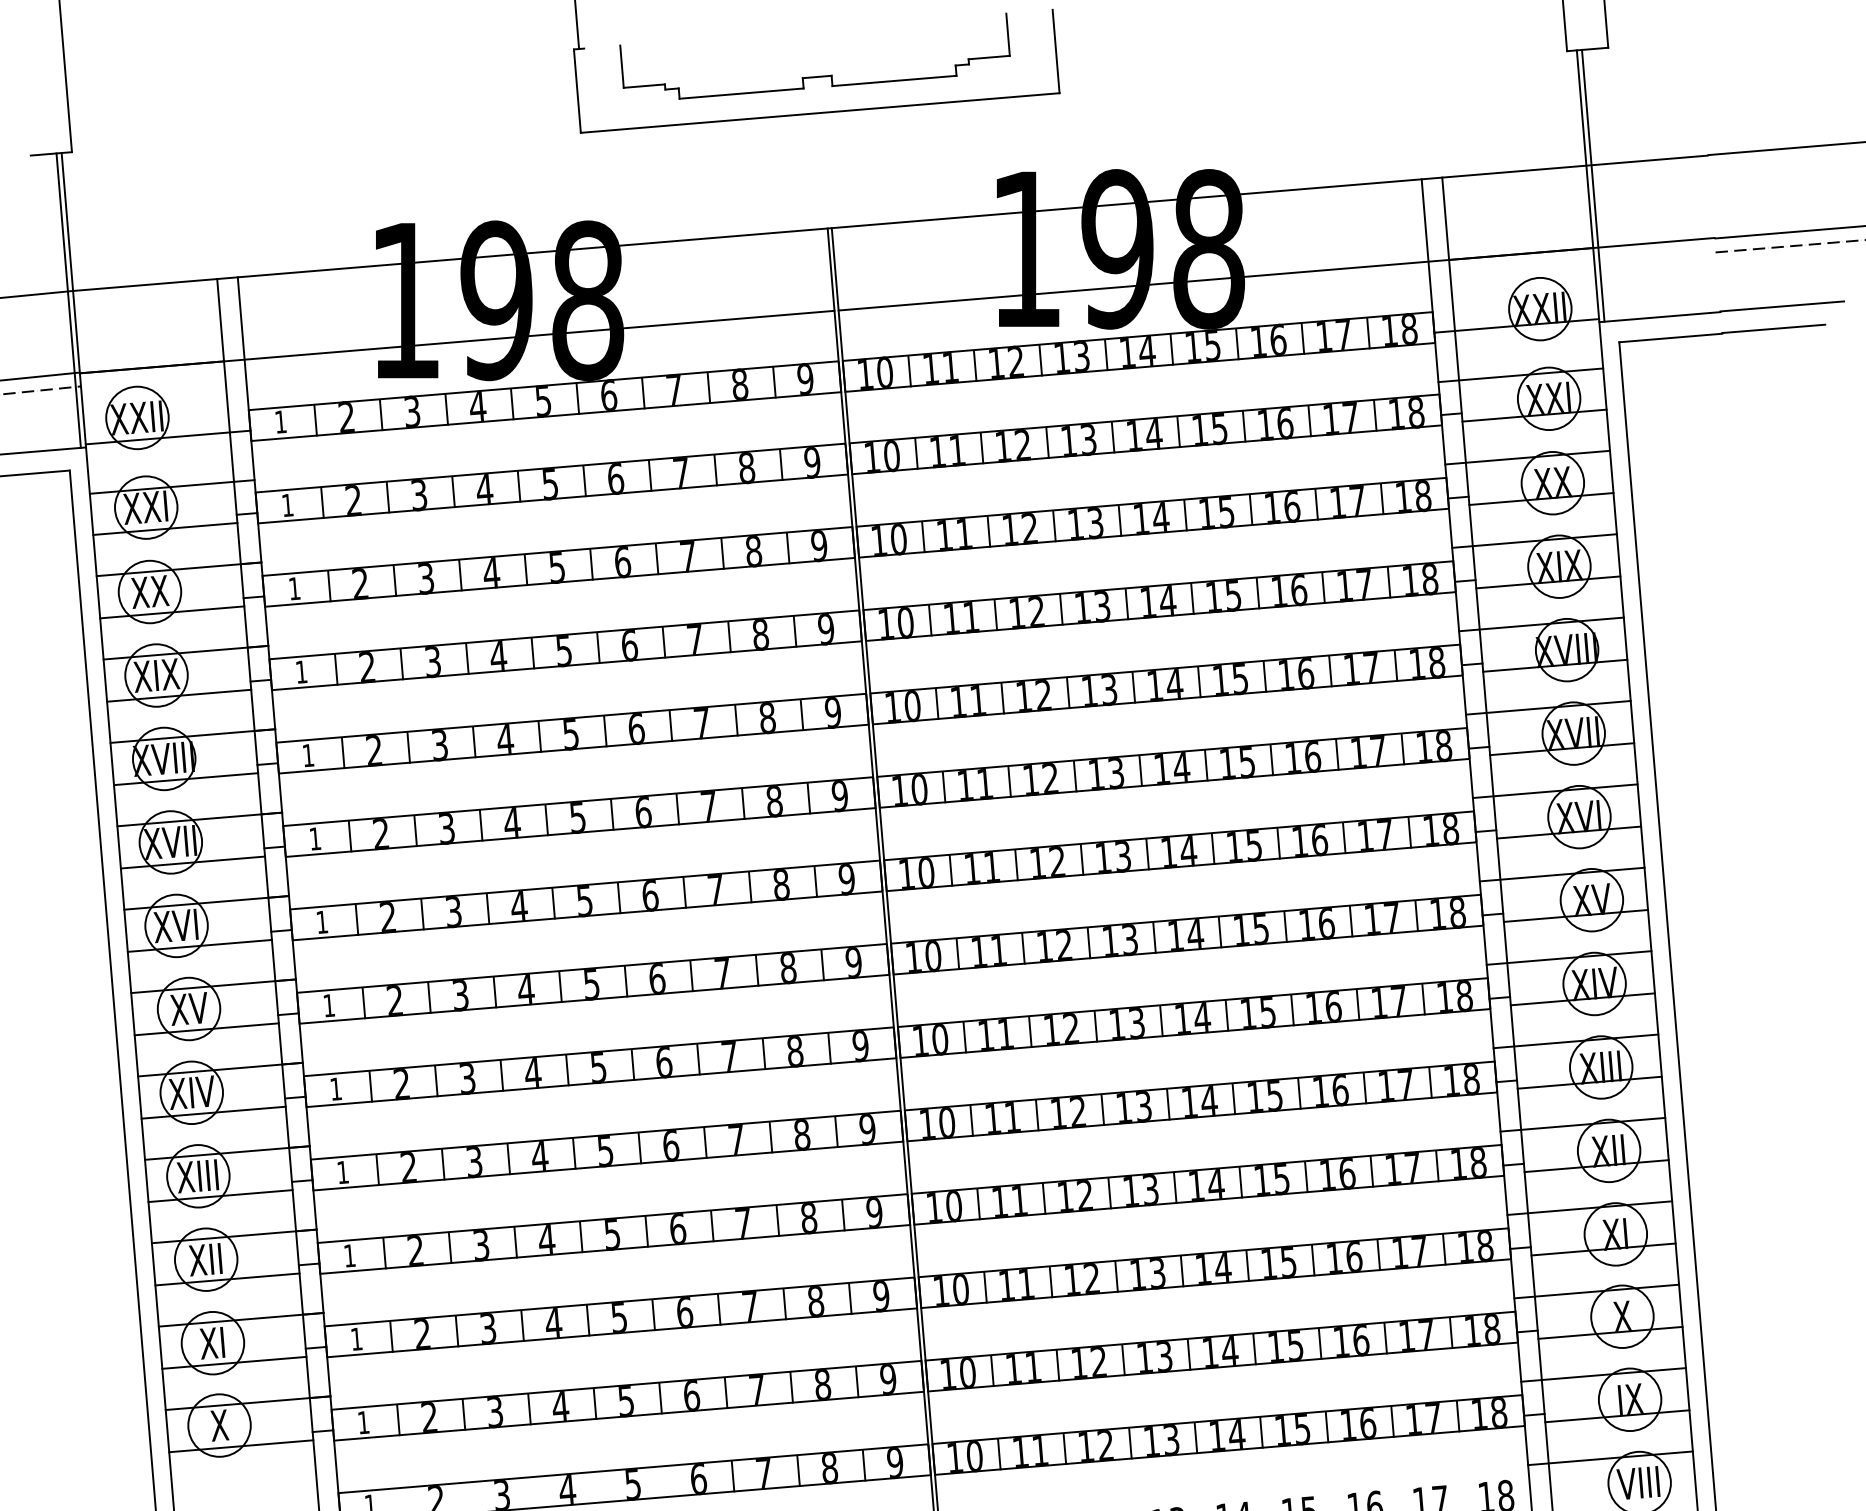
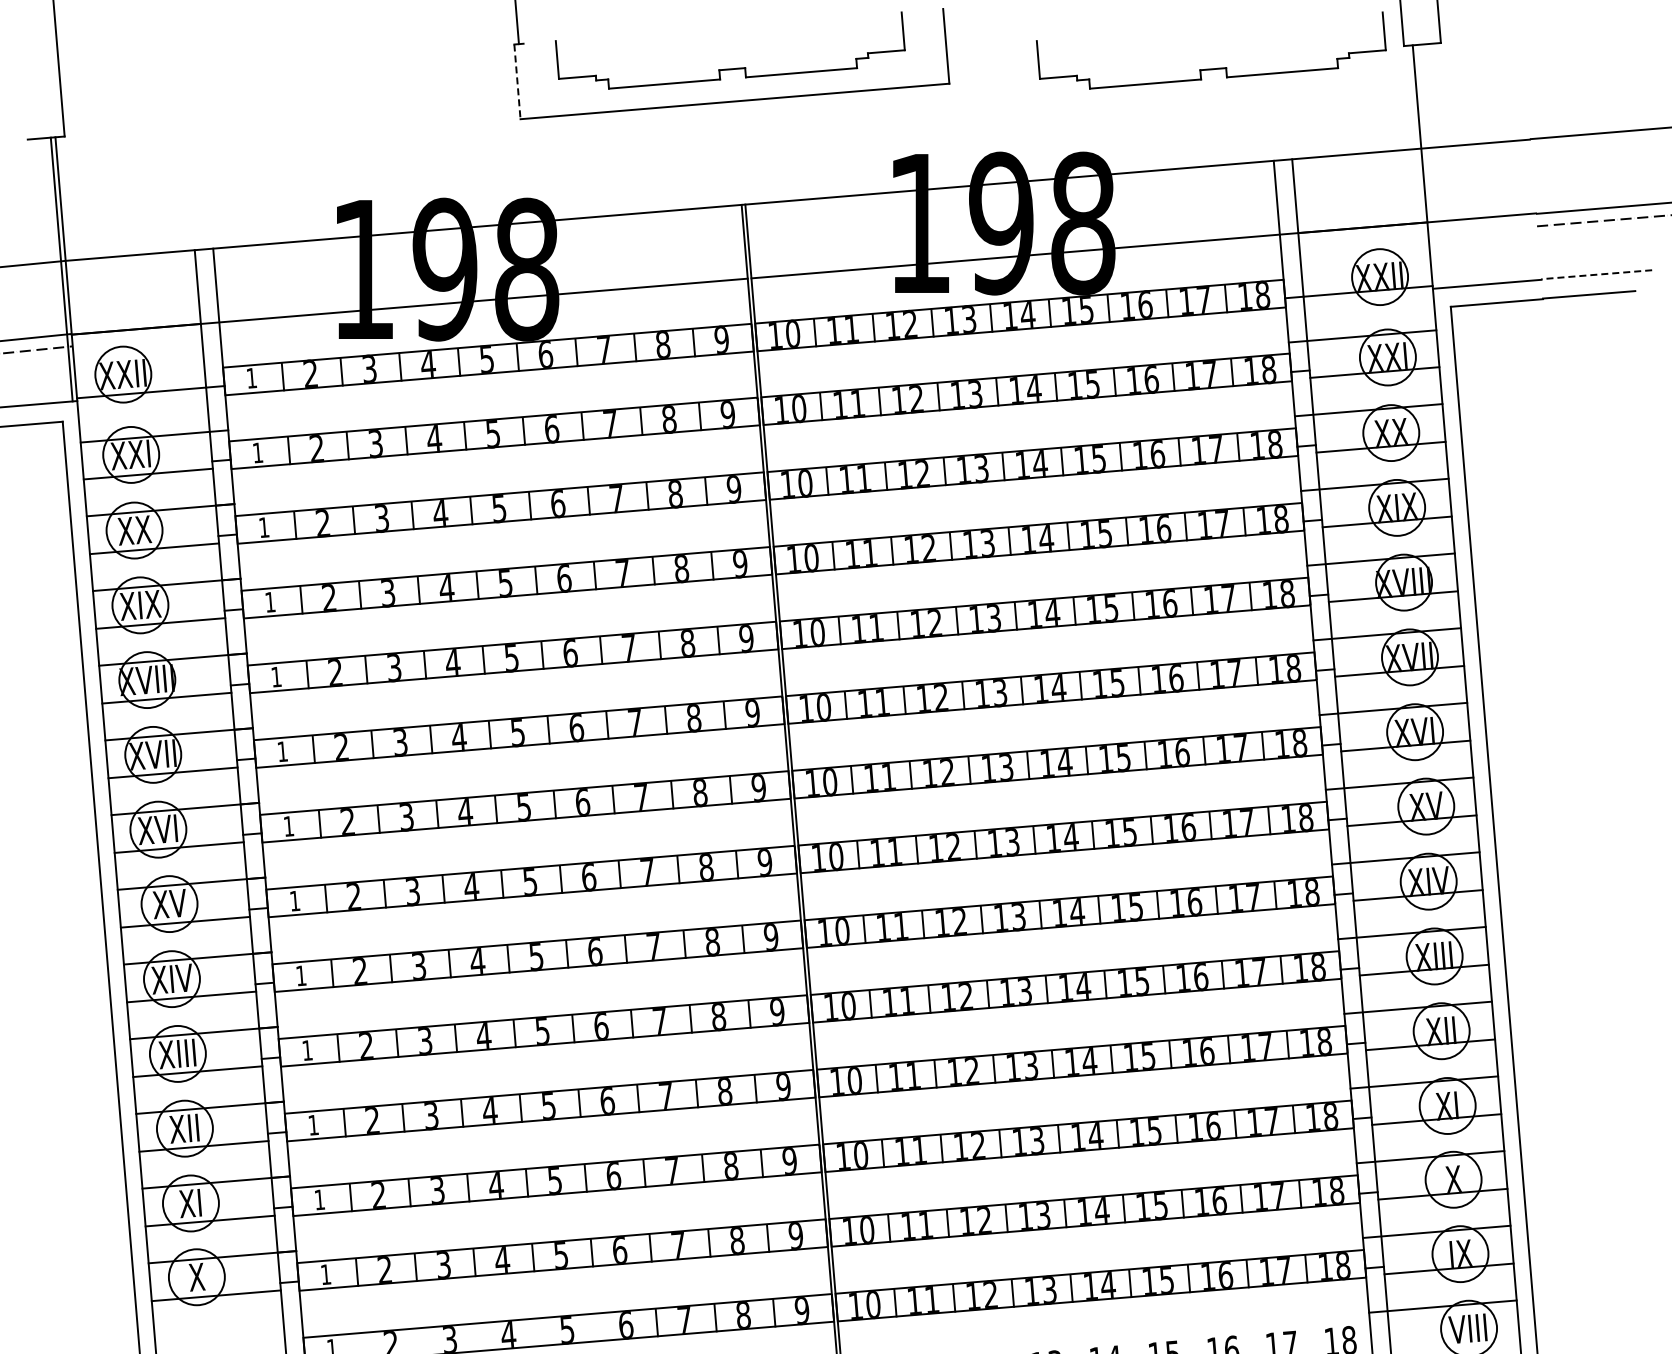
part: (1352, 76) -> (1211, 68), added
line: (577, 91) -> (517, 82), solid -> dashed
line: (1593, 185) -> (1427, 166), removed
line: (1781, 306) -> (1596, 274), solid -> dashed

